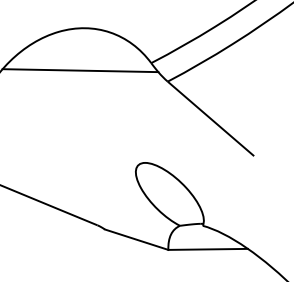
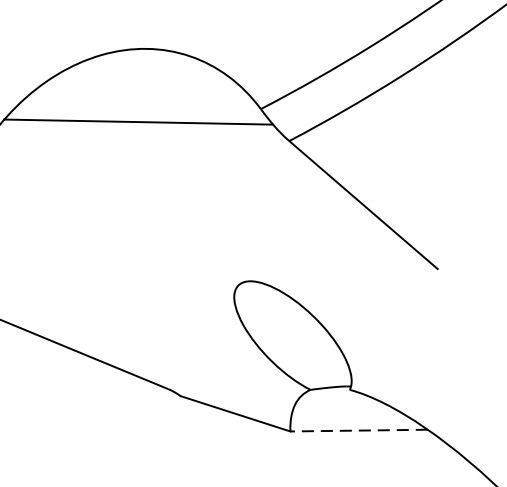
line: (208, 249) -> (359, 430), solid -> dashed

